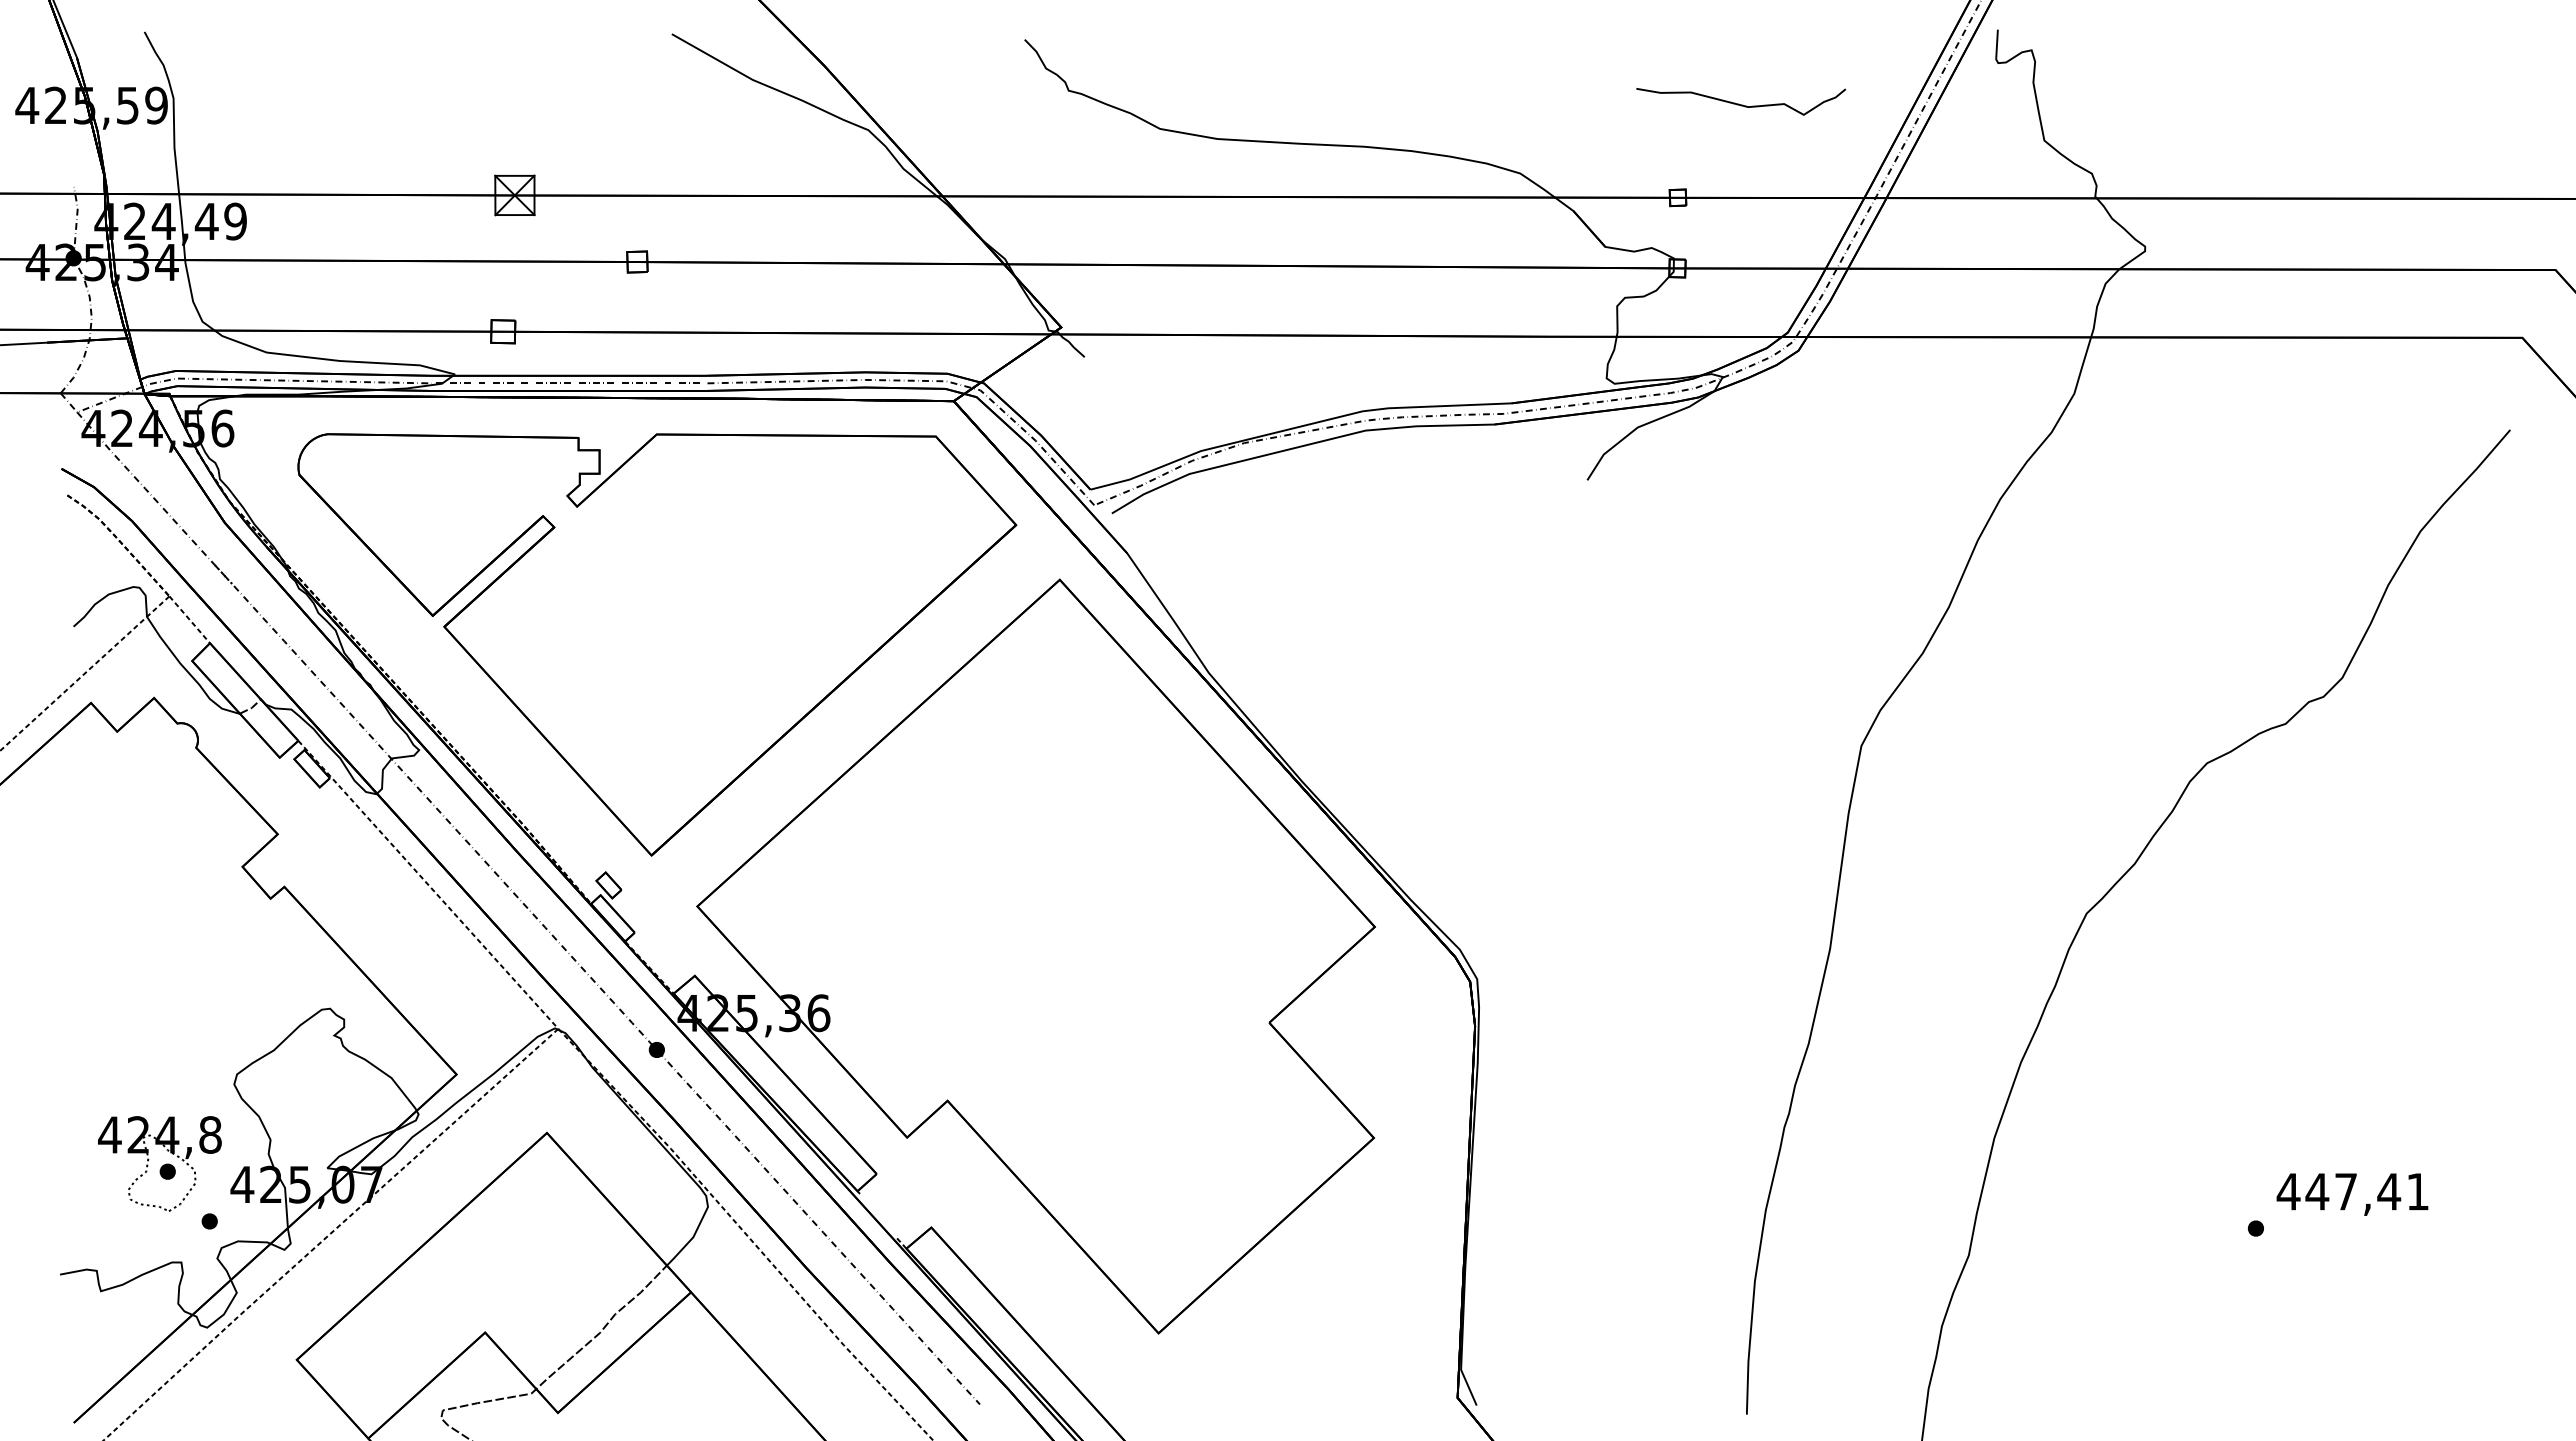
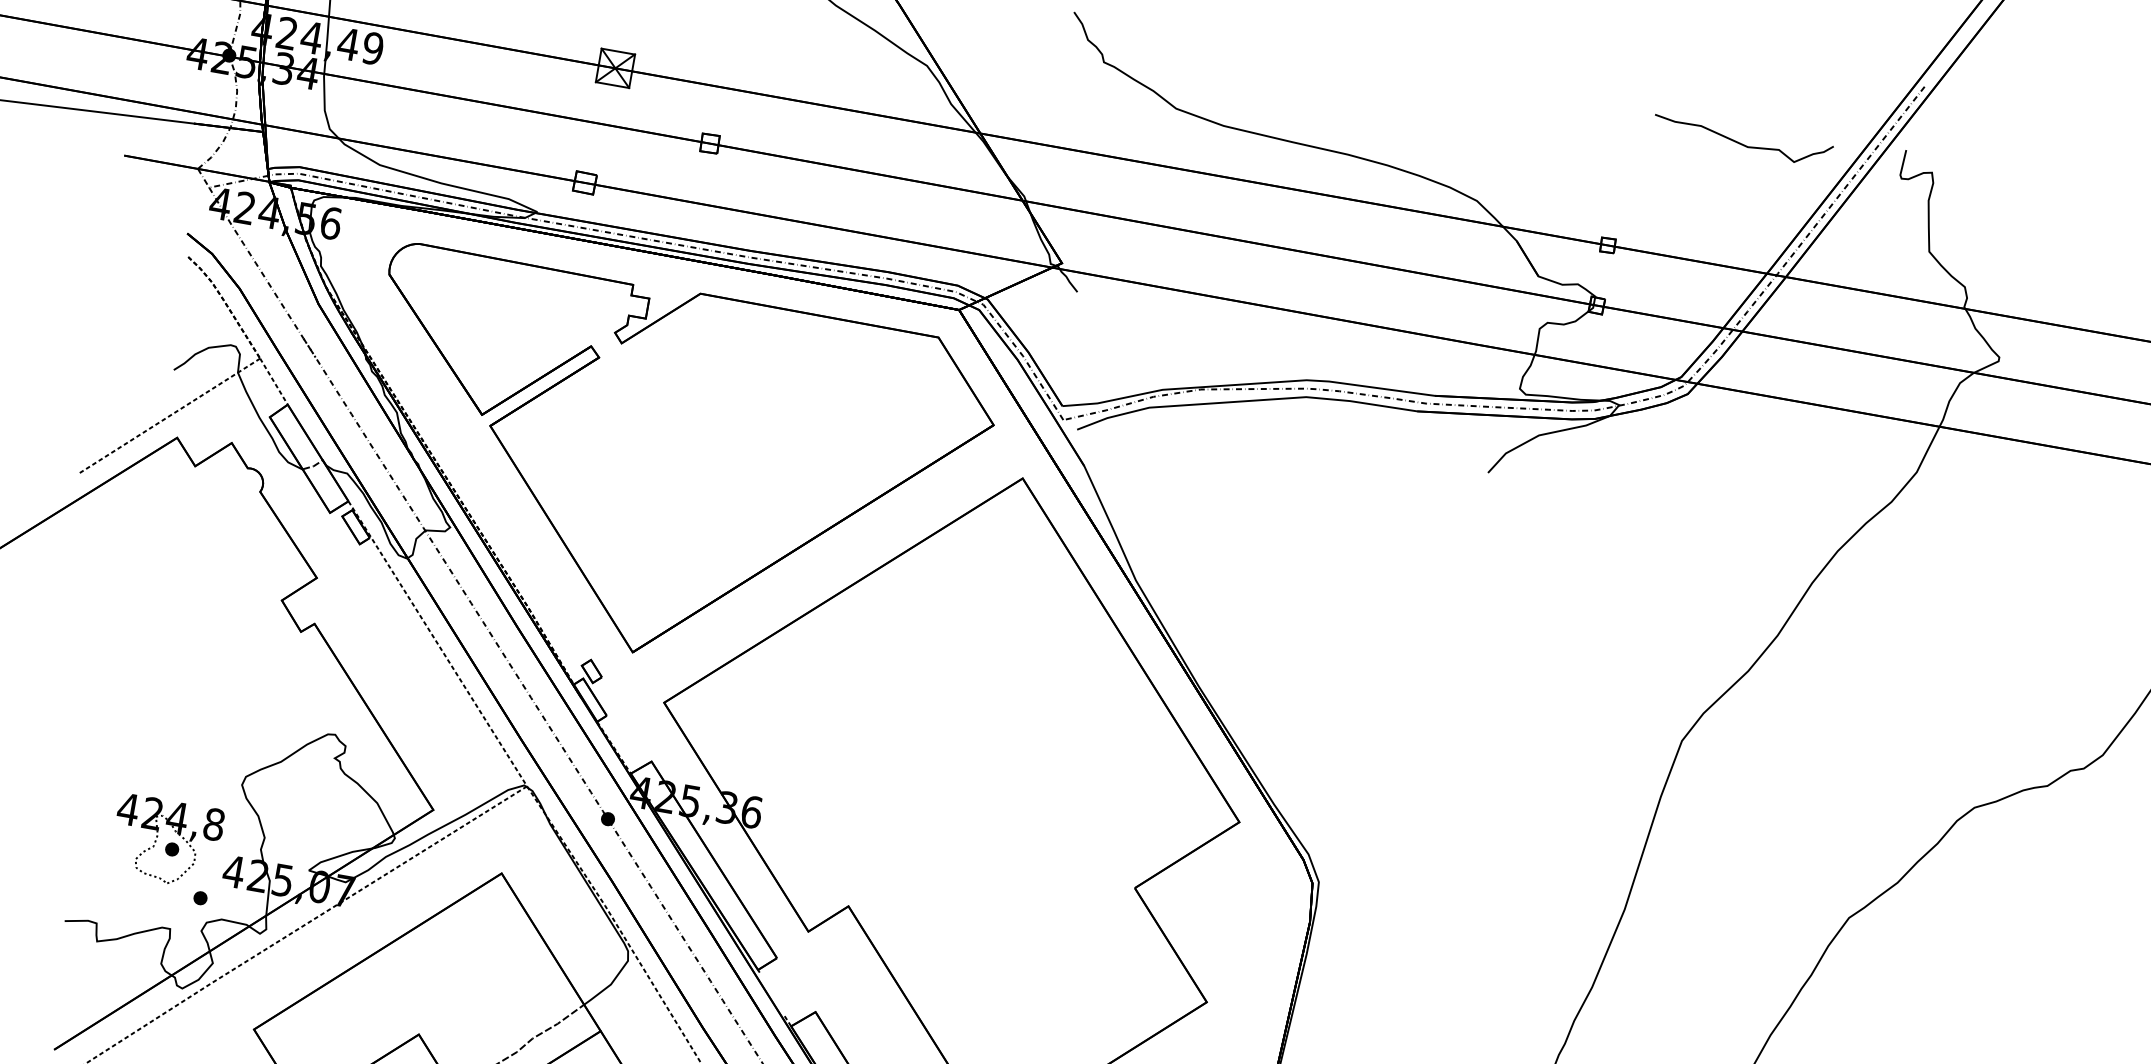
curve: (1739, 103) -> (1740, 142), moved

